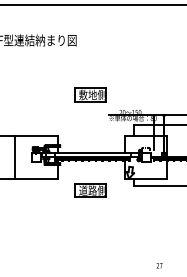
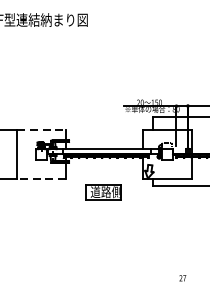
part: (90, 94) -> (103, 81), removed
line: (36, 136) -> (41, 130), solid -> dashed
line: (35, 178) -> (40, 178), solid -> dashed

